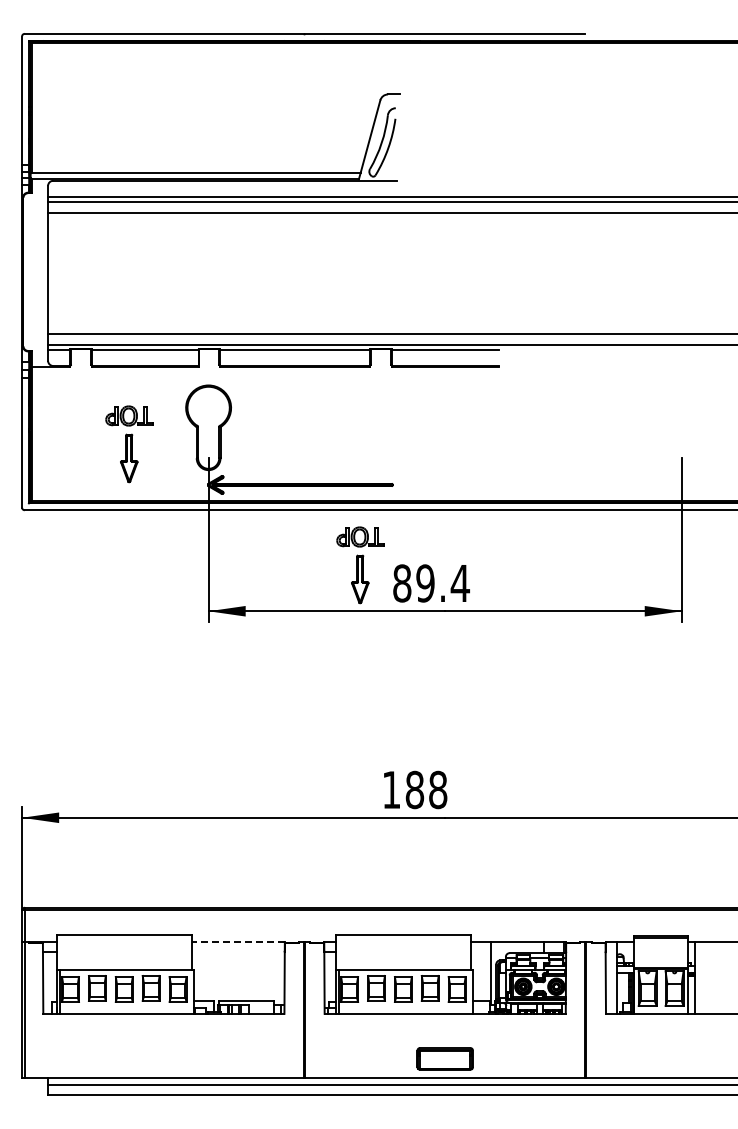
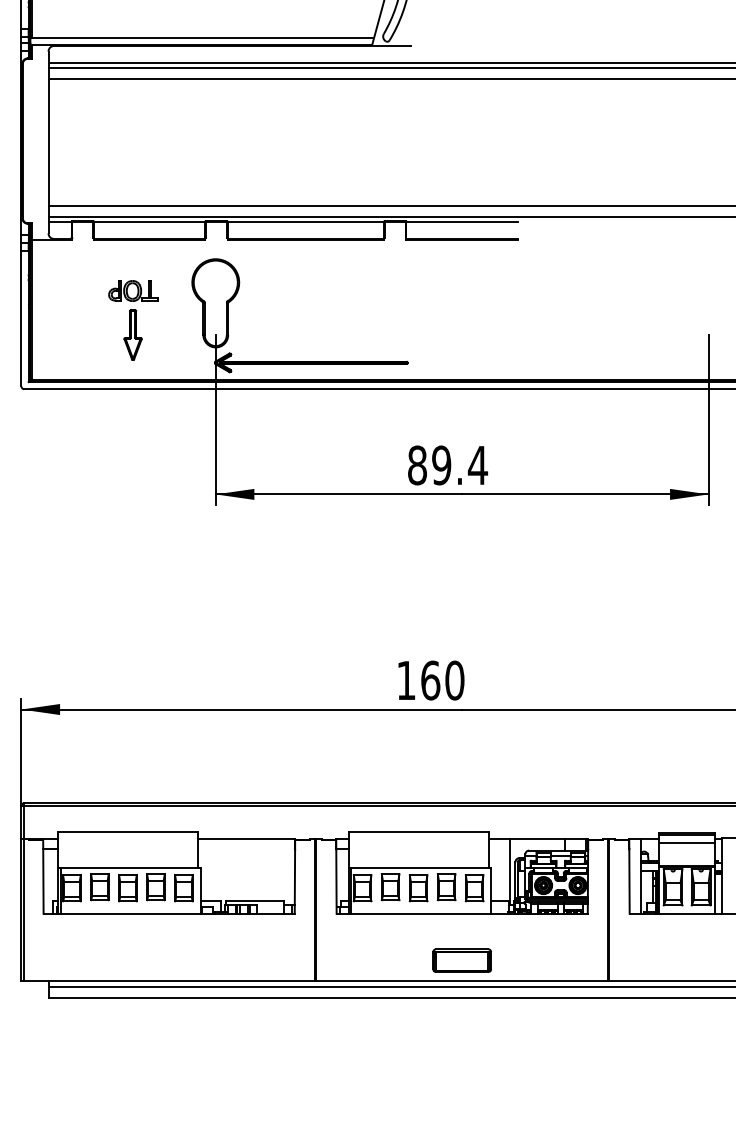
part: (360, 565) -> (373, 446), removed
text: (426, 789) -> (442, 680), 188 -> 160
line: (238, 942) -> (246, 839), dashed -> solid
line: (661, 946) -> (687, 843), added

